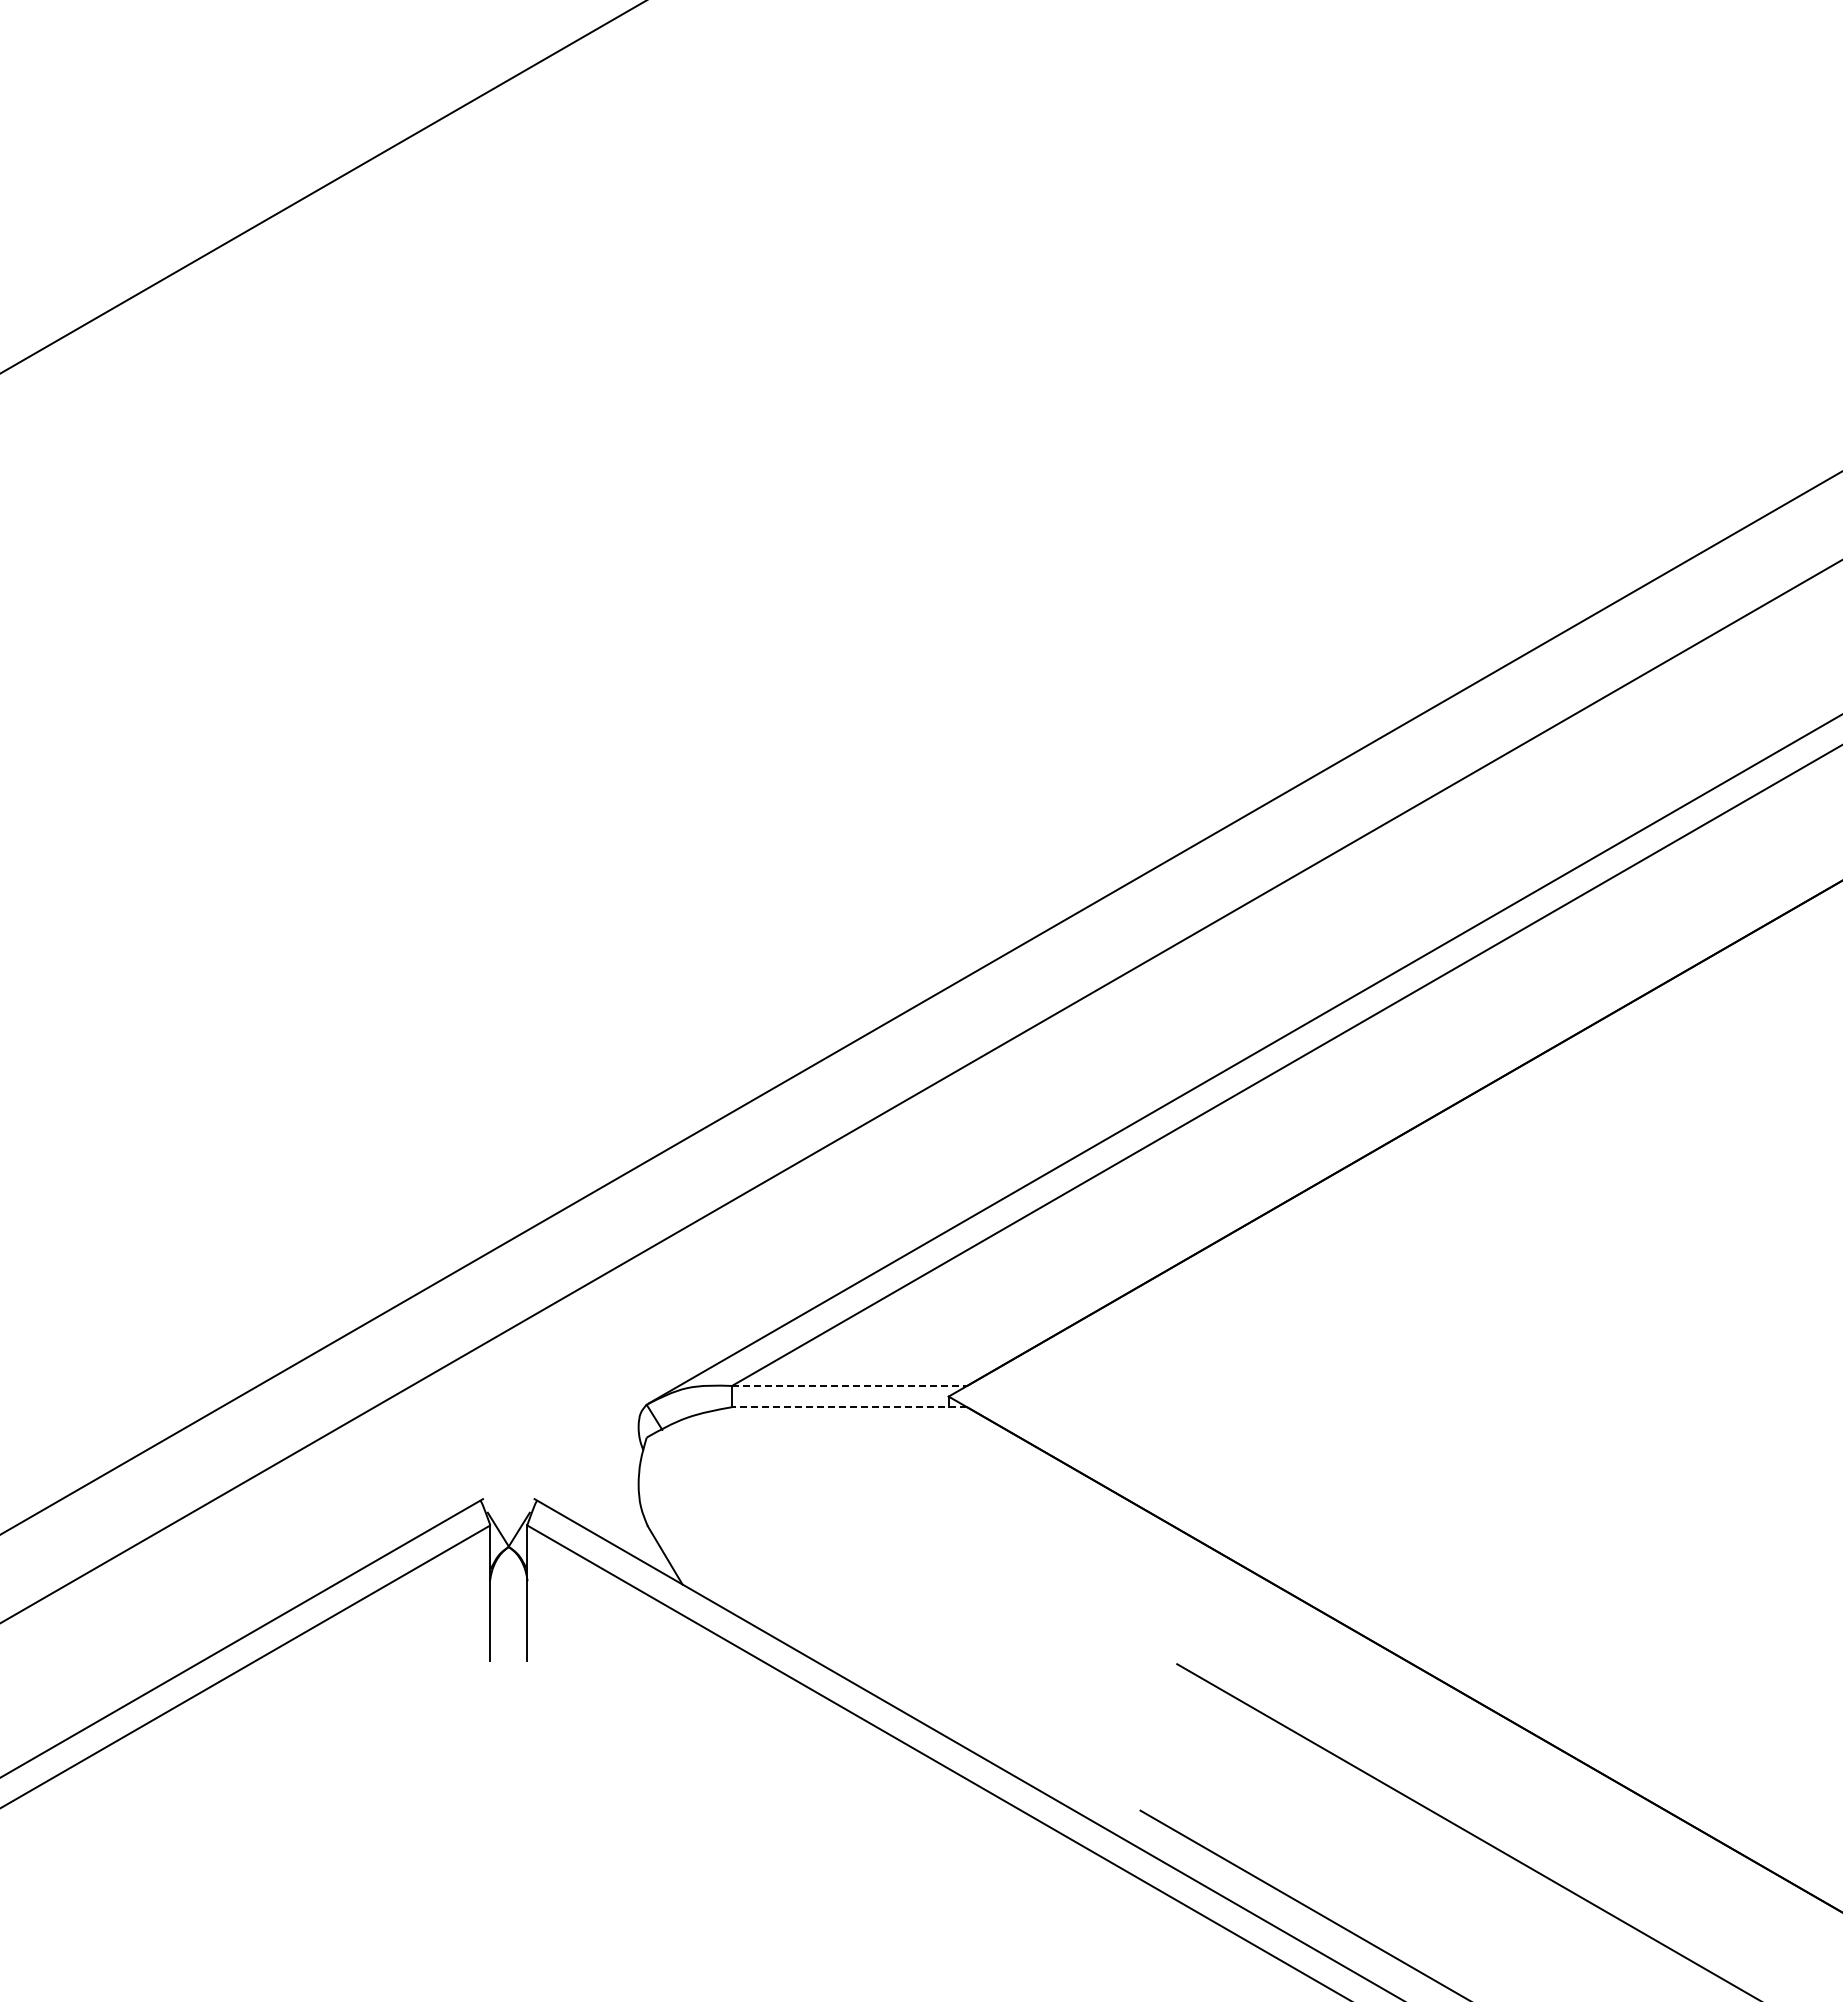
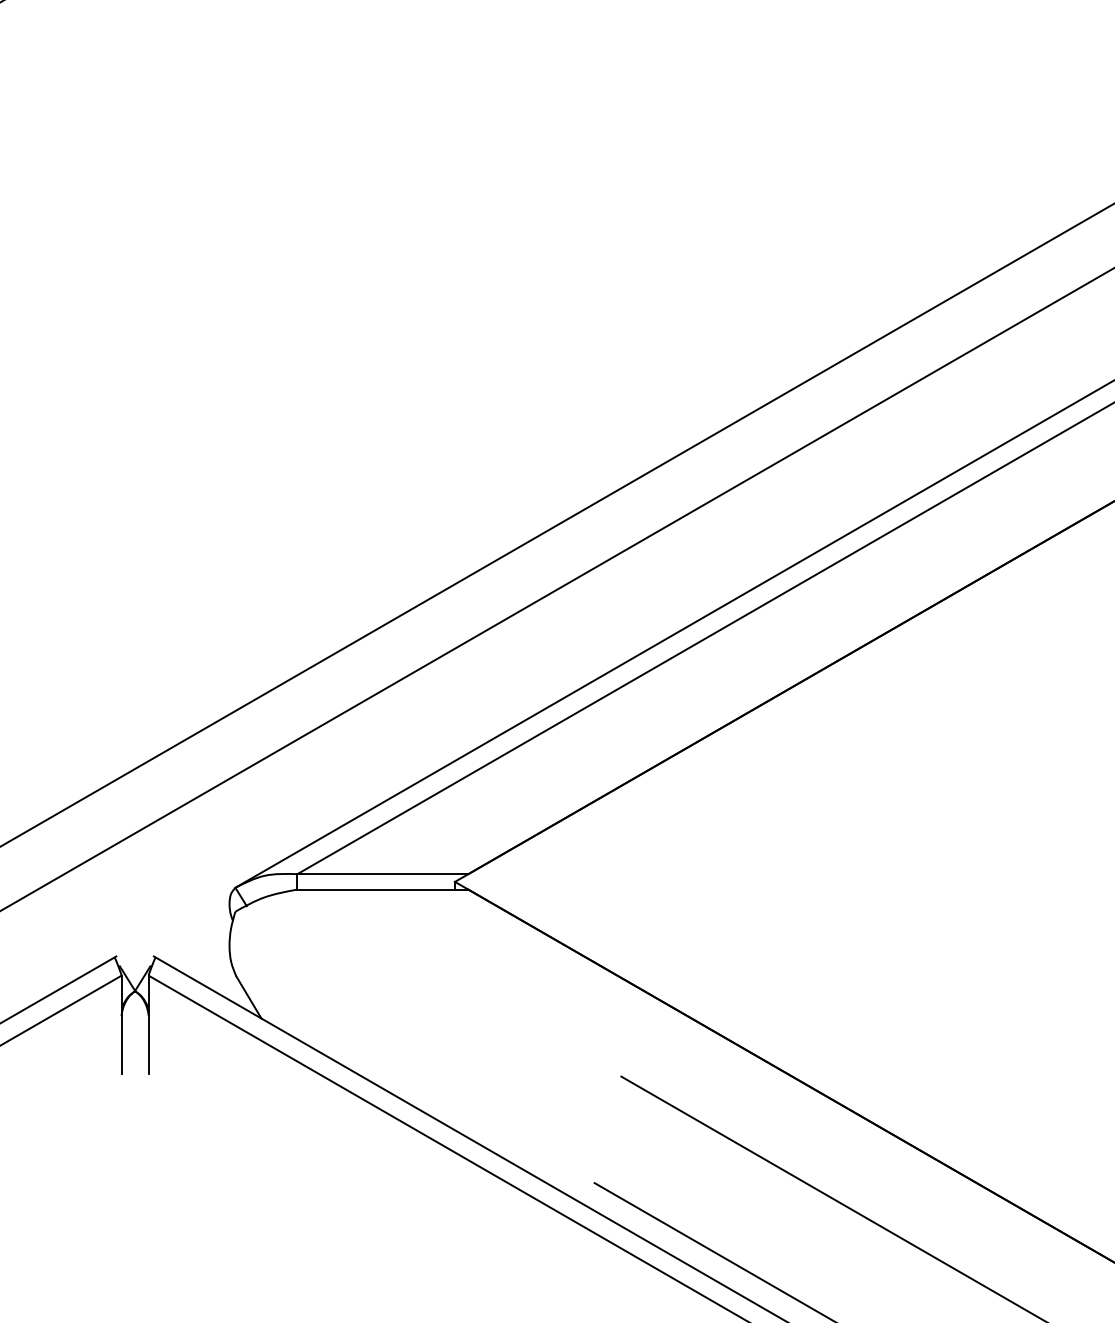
line: (849, 1385) -> (382, 873), dashed -> solid
line: (849, 1407) -> (382, 889), dashed -> solid

